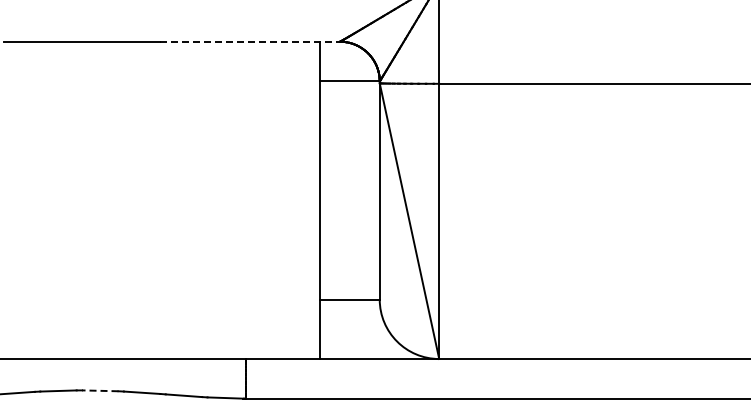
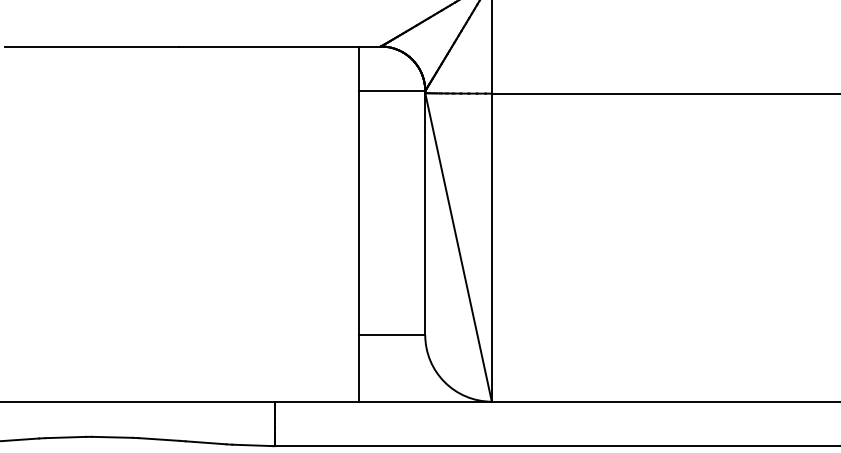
line: (250, 41) -> (280, 46), dashed -> solid
line: (99, 390) -> (111, 436), dashed -> solid

